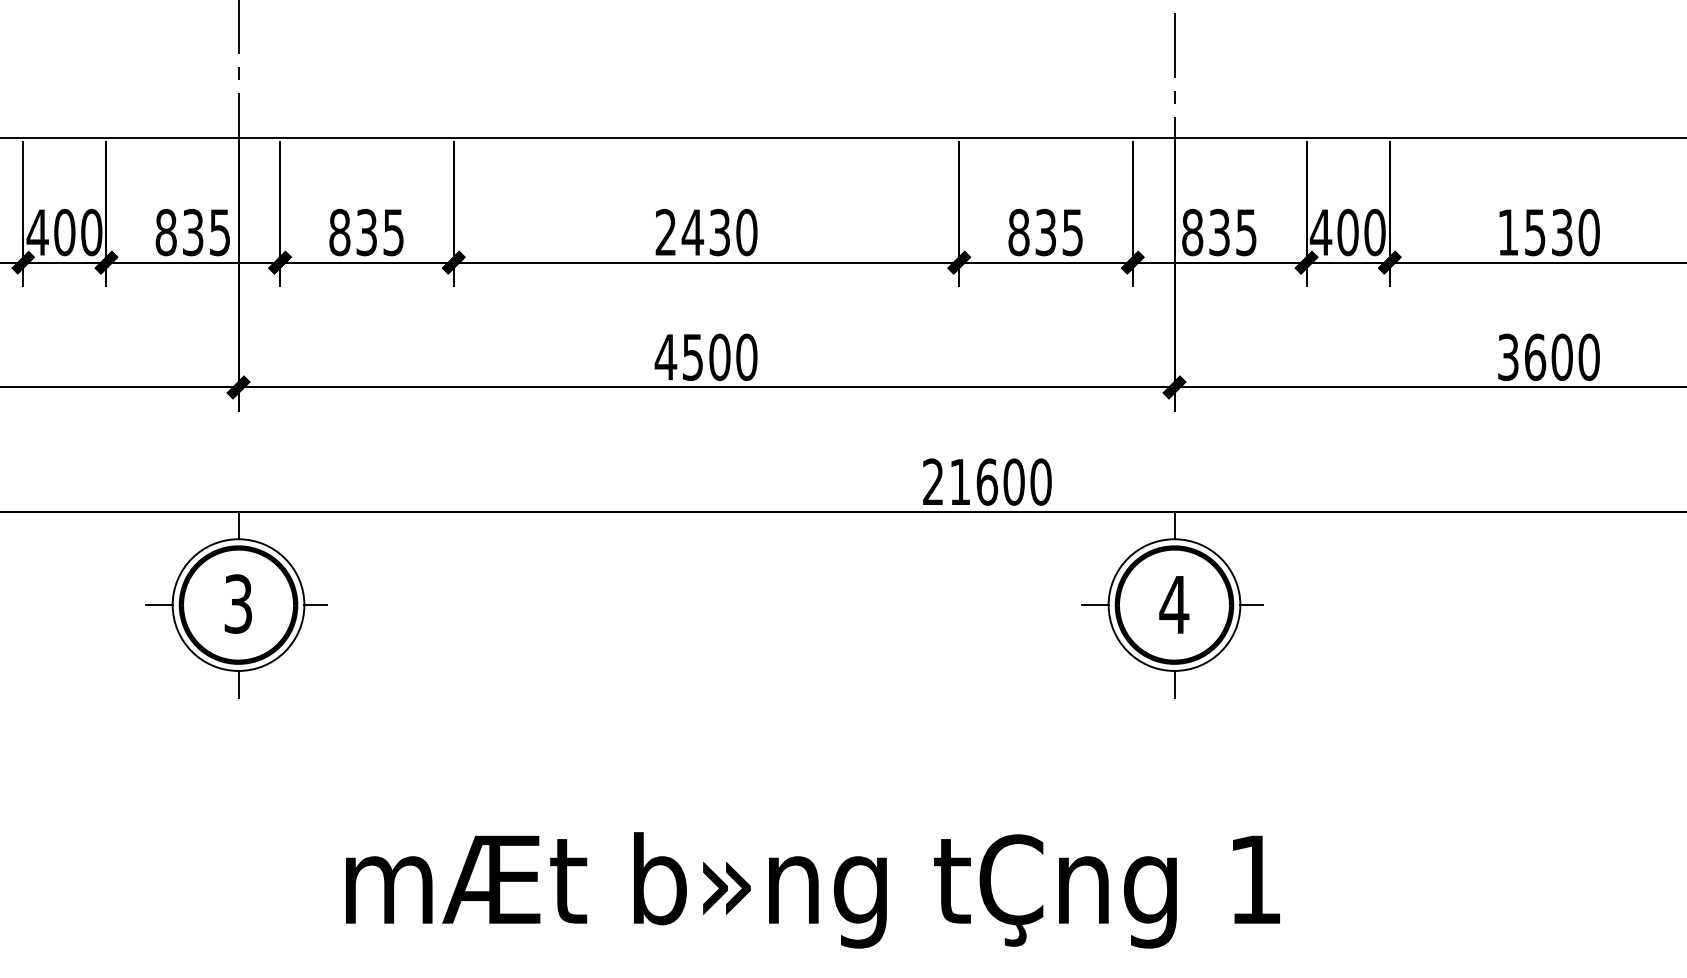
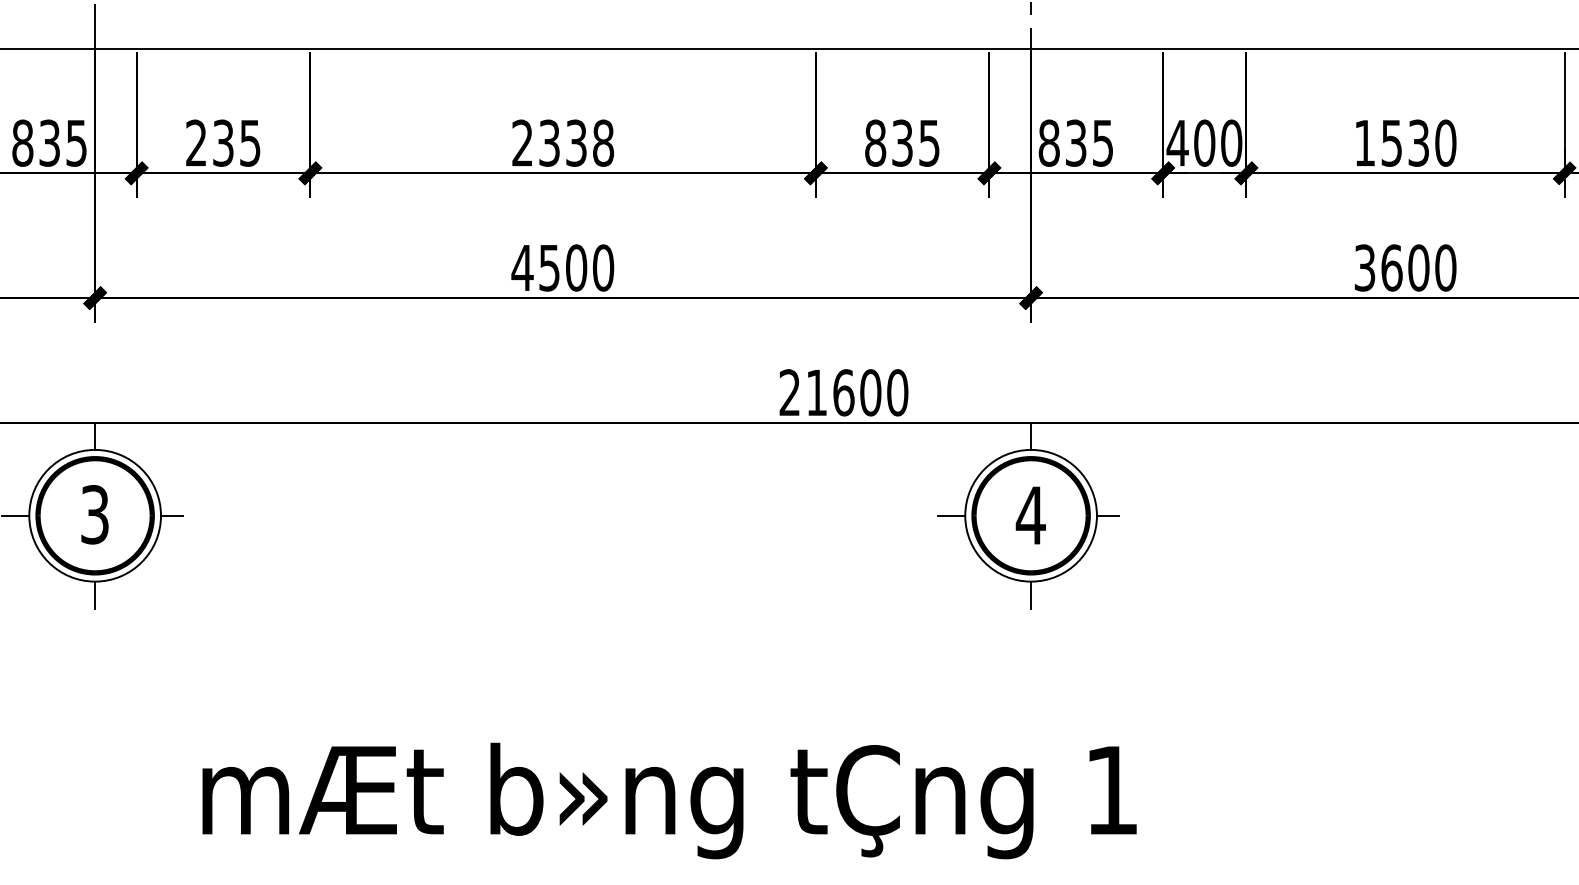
text: (339, 232) -> (196, 143), 835 -> 235
text: (719, 232) -> (576, 143), 2430 -> 2338

